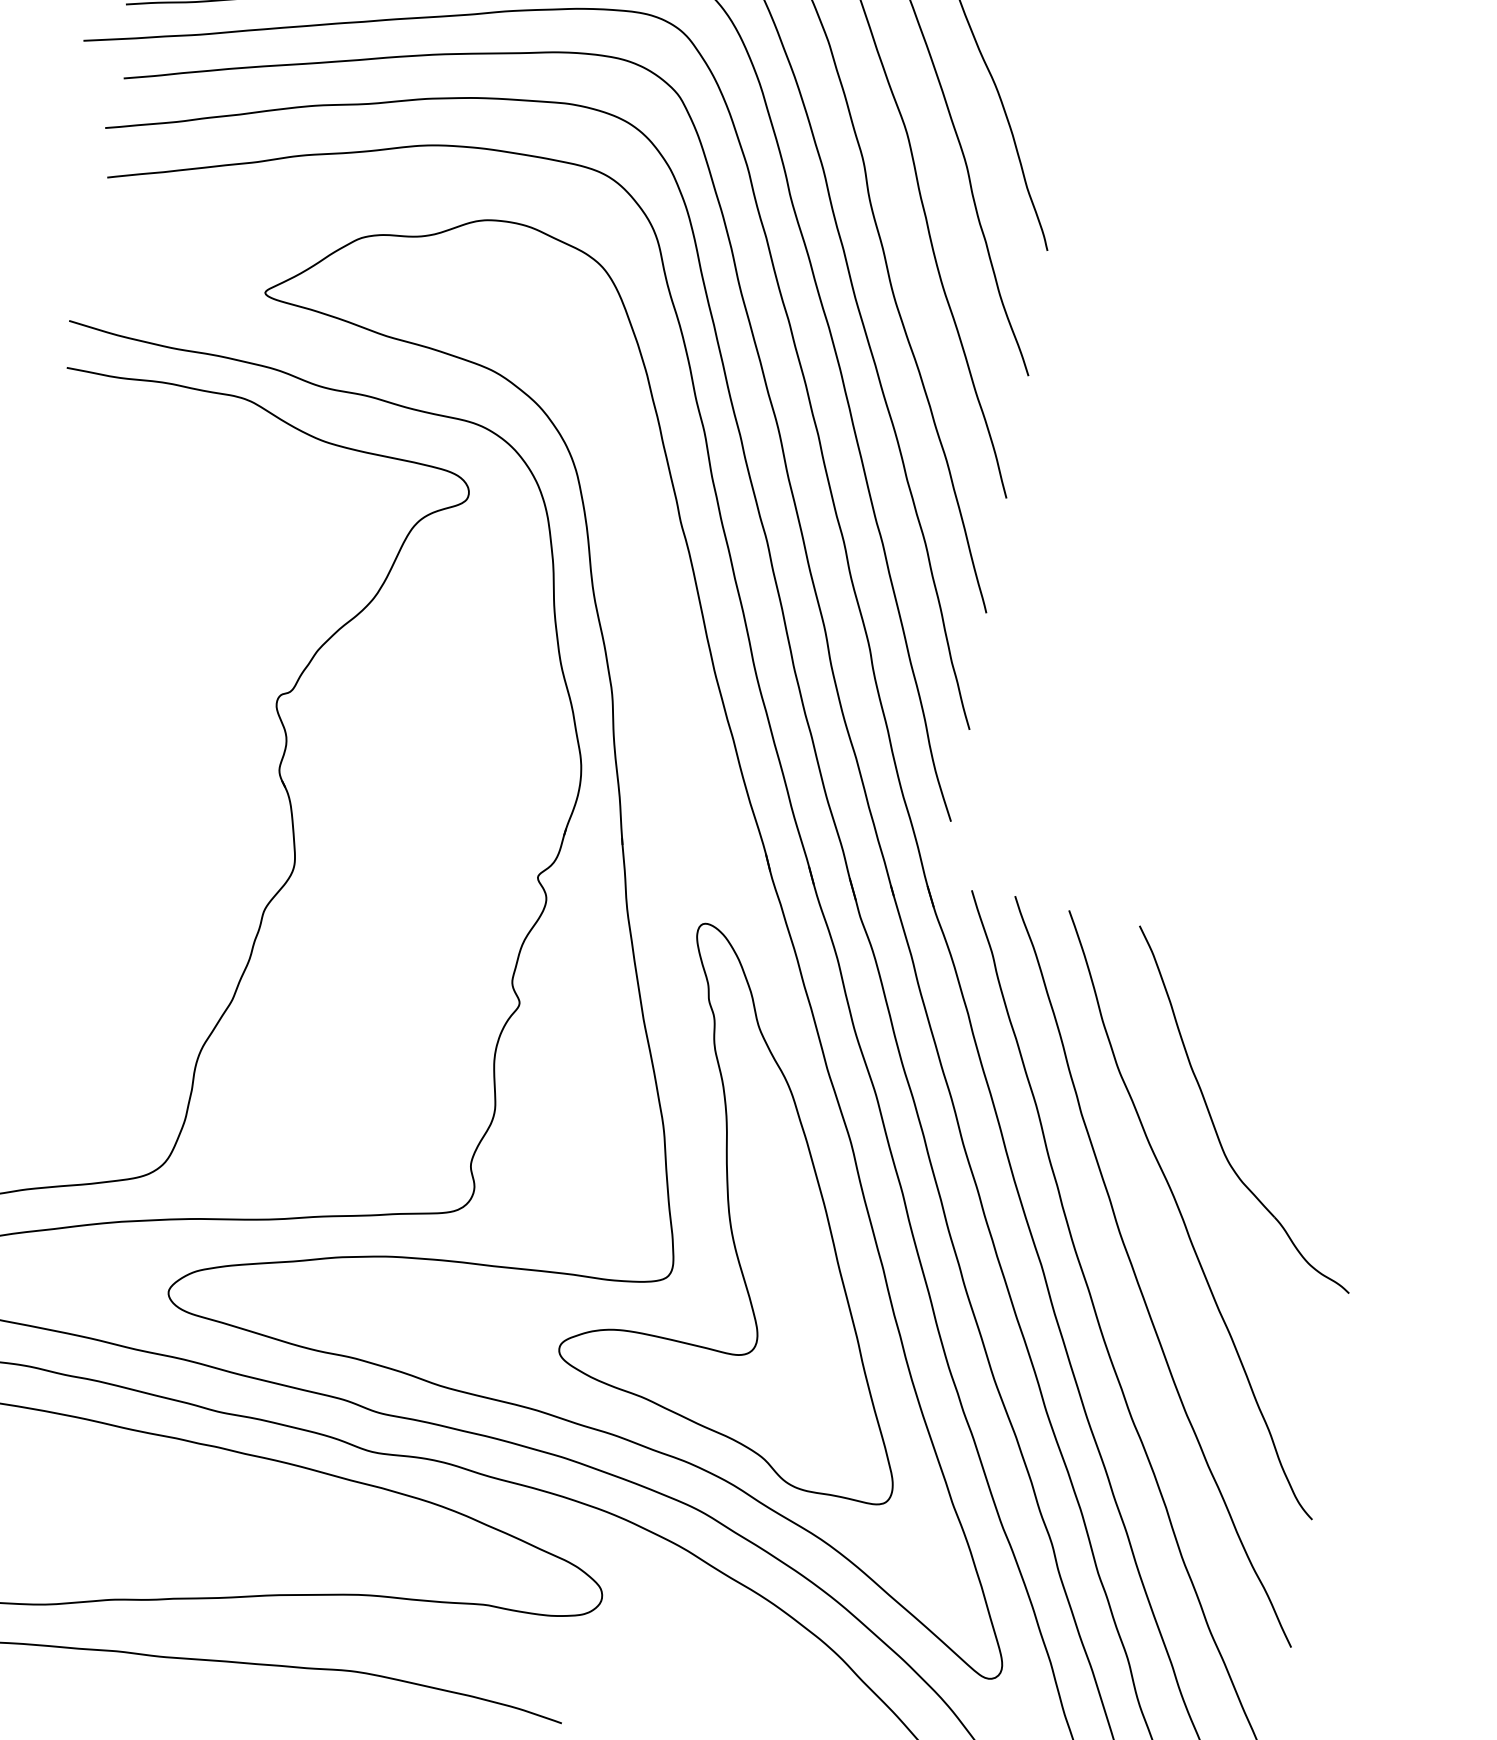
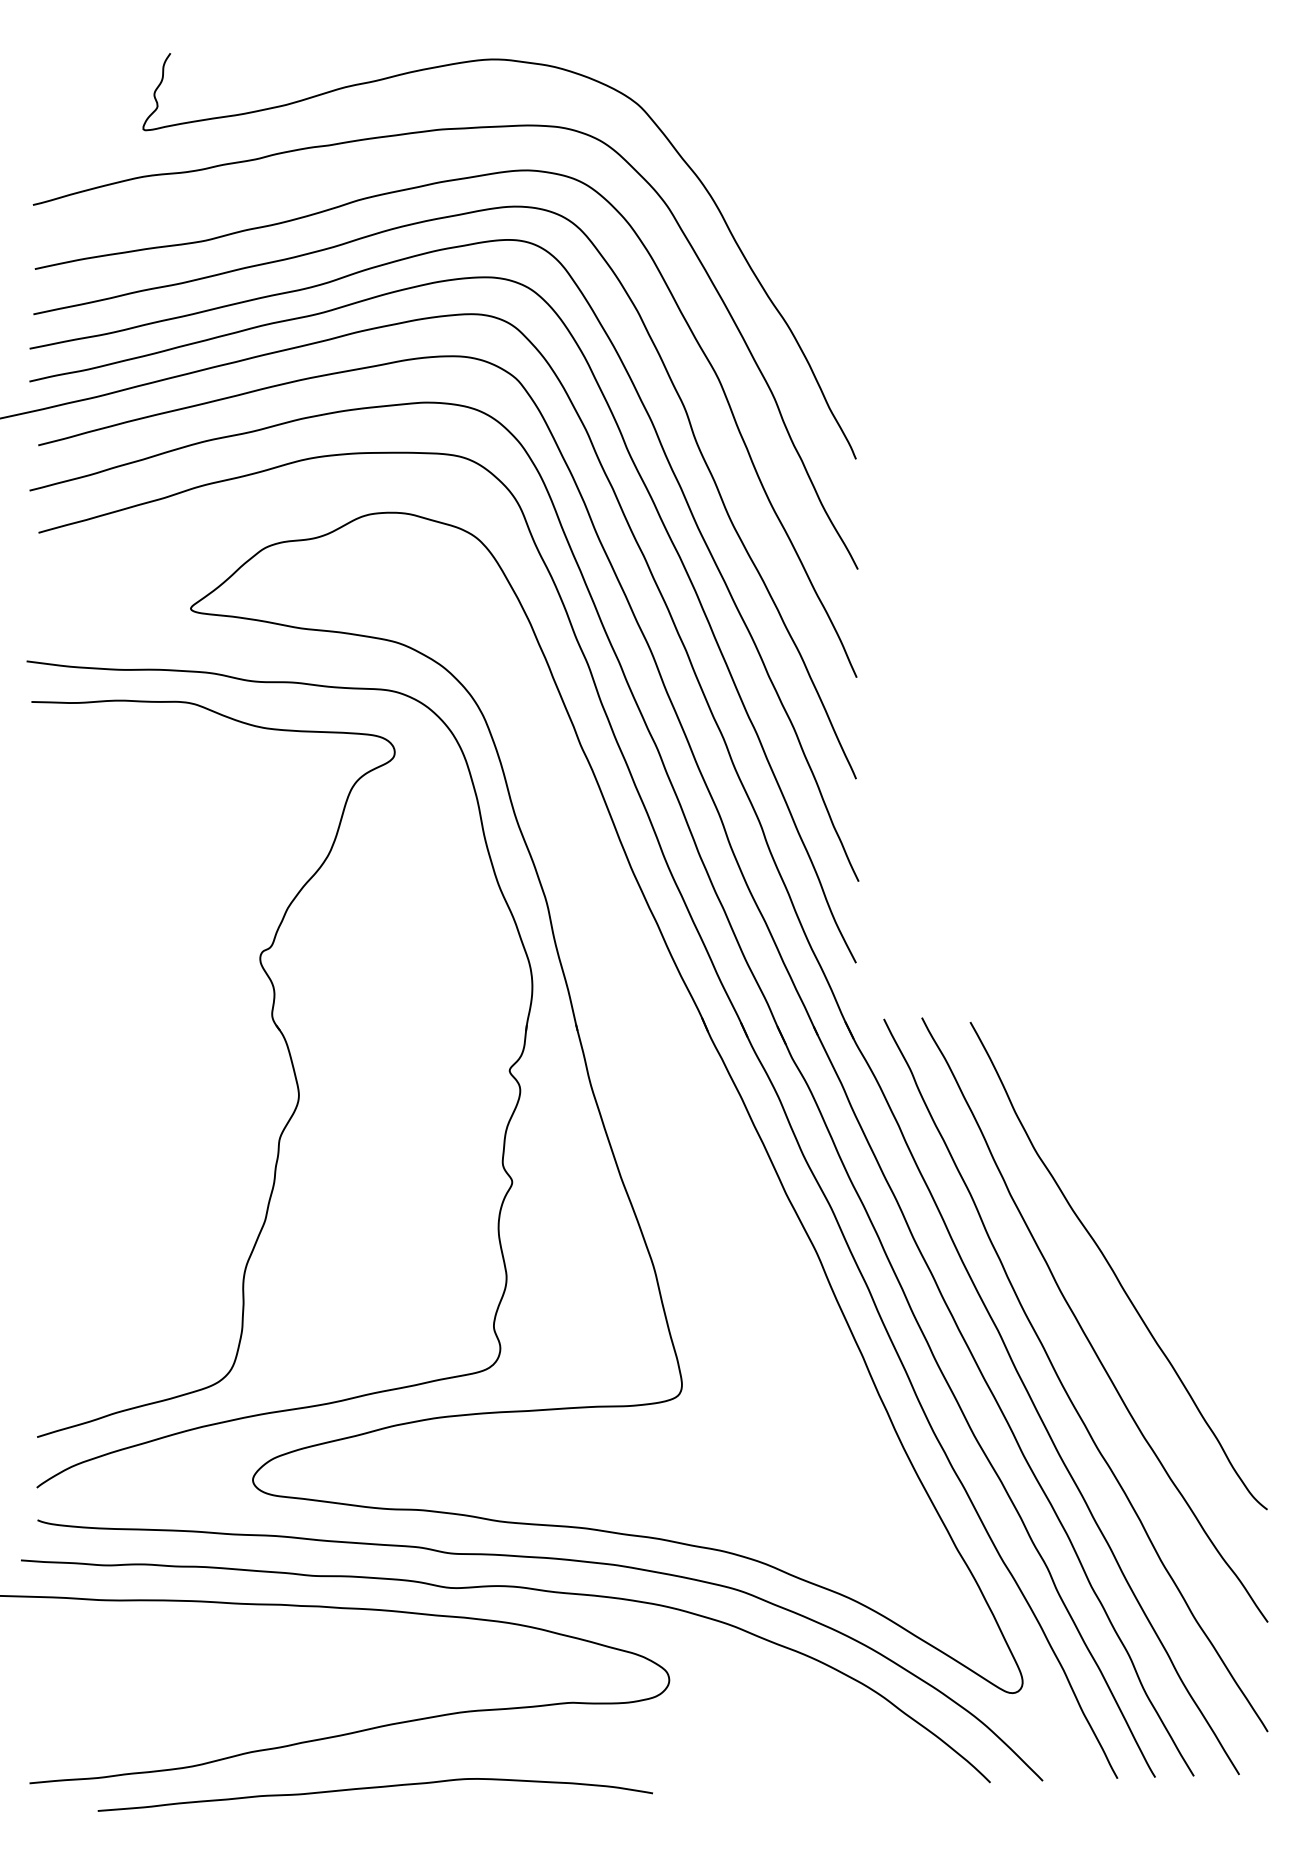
part: (1212, 1118) -> (1123, 1179), removed
part: (761, 1208) -> (749, 1322), removed

